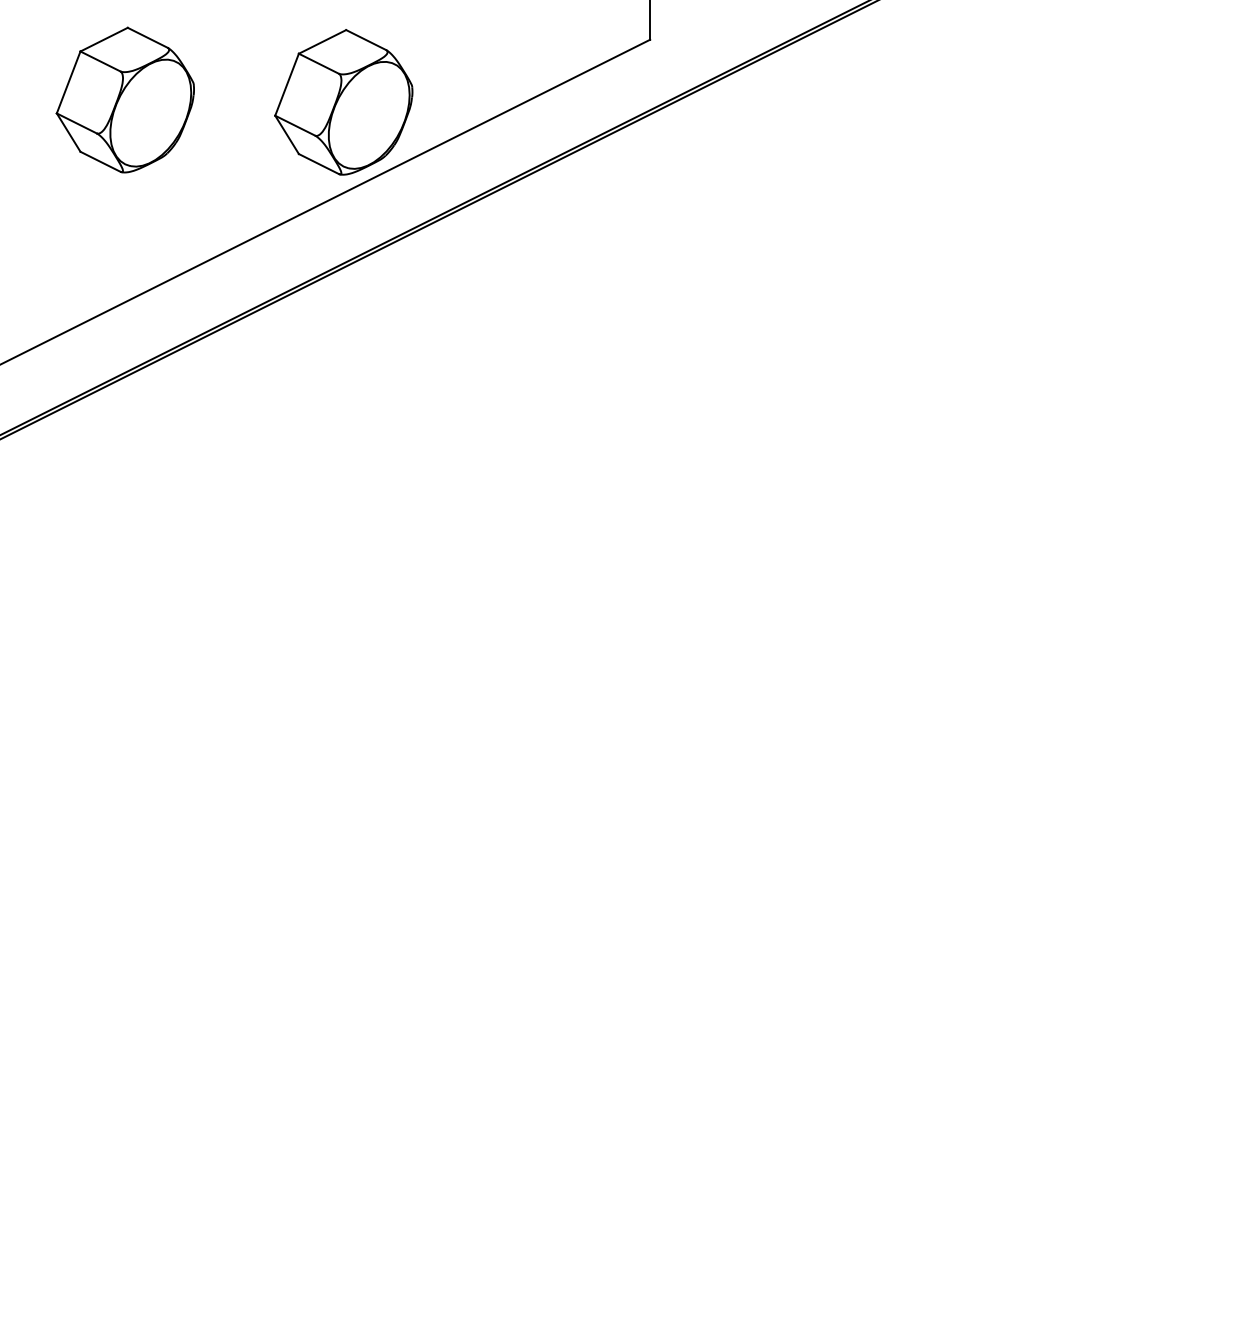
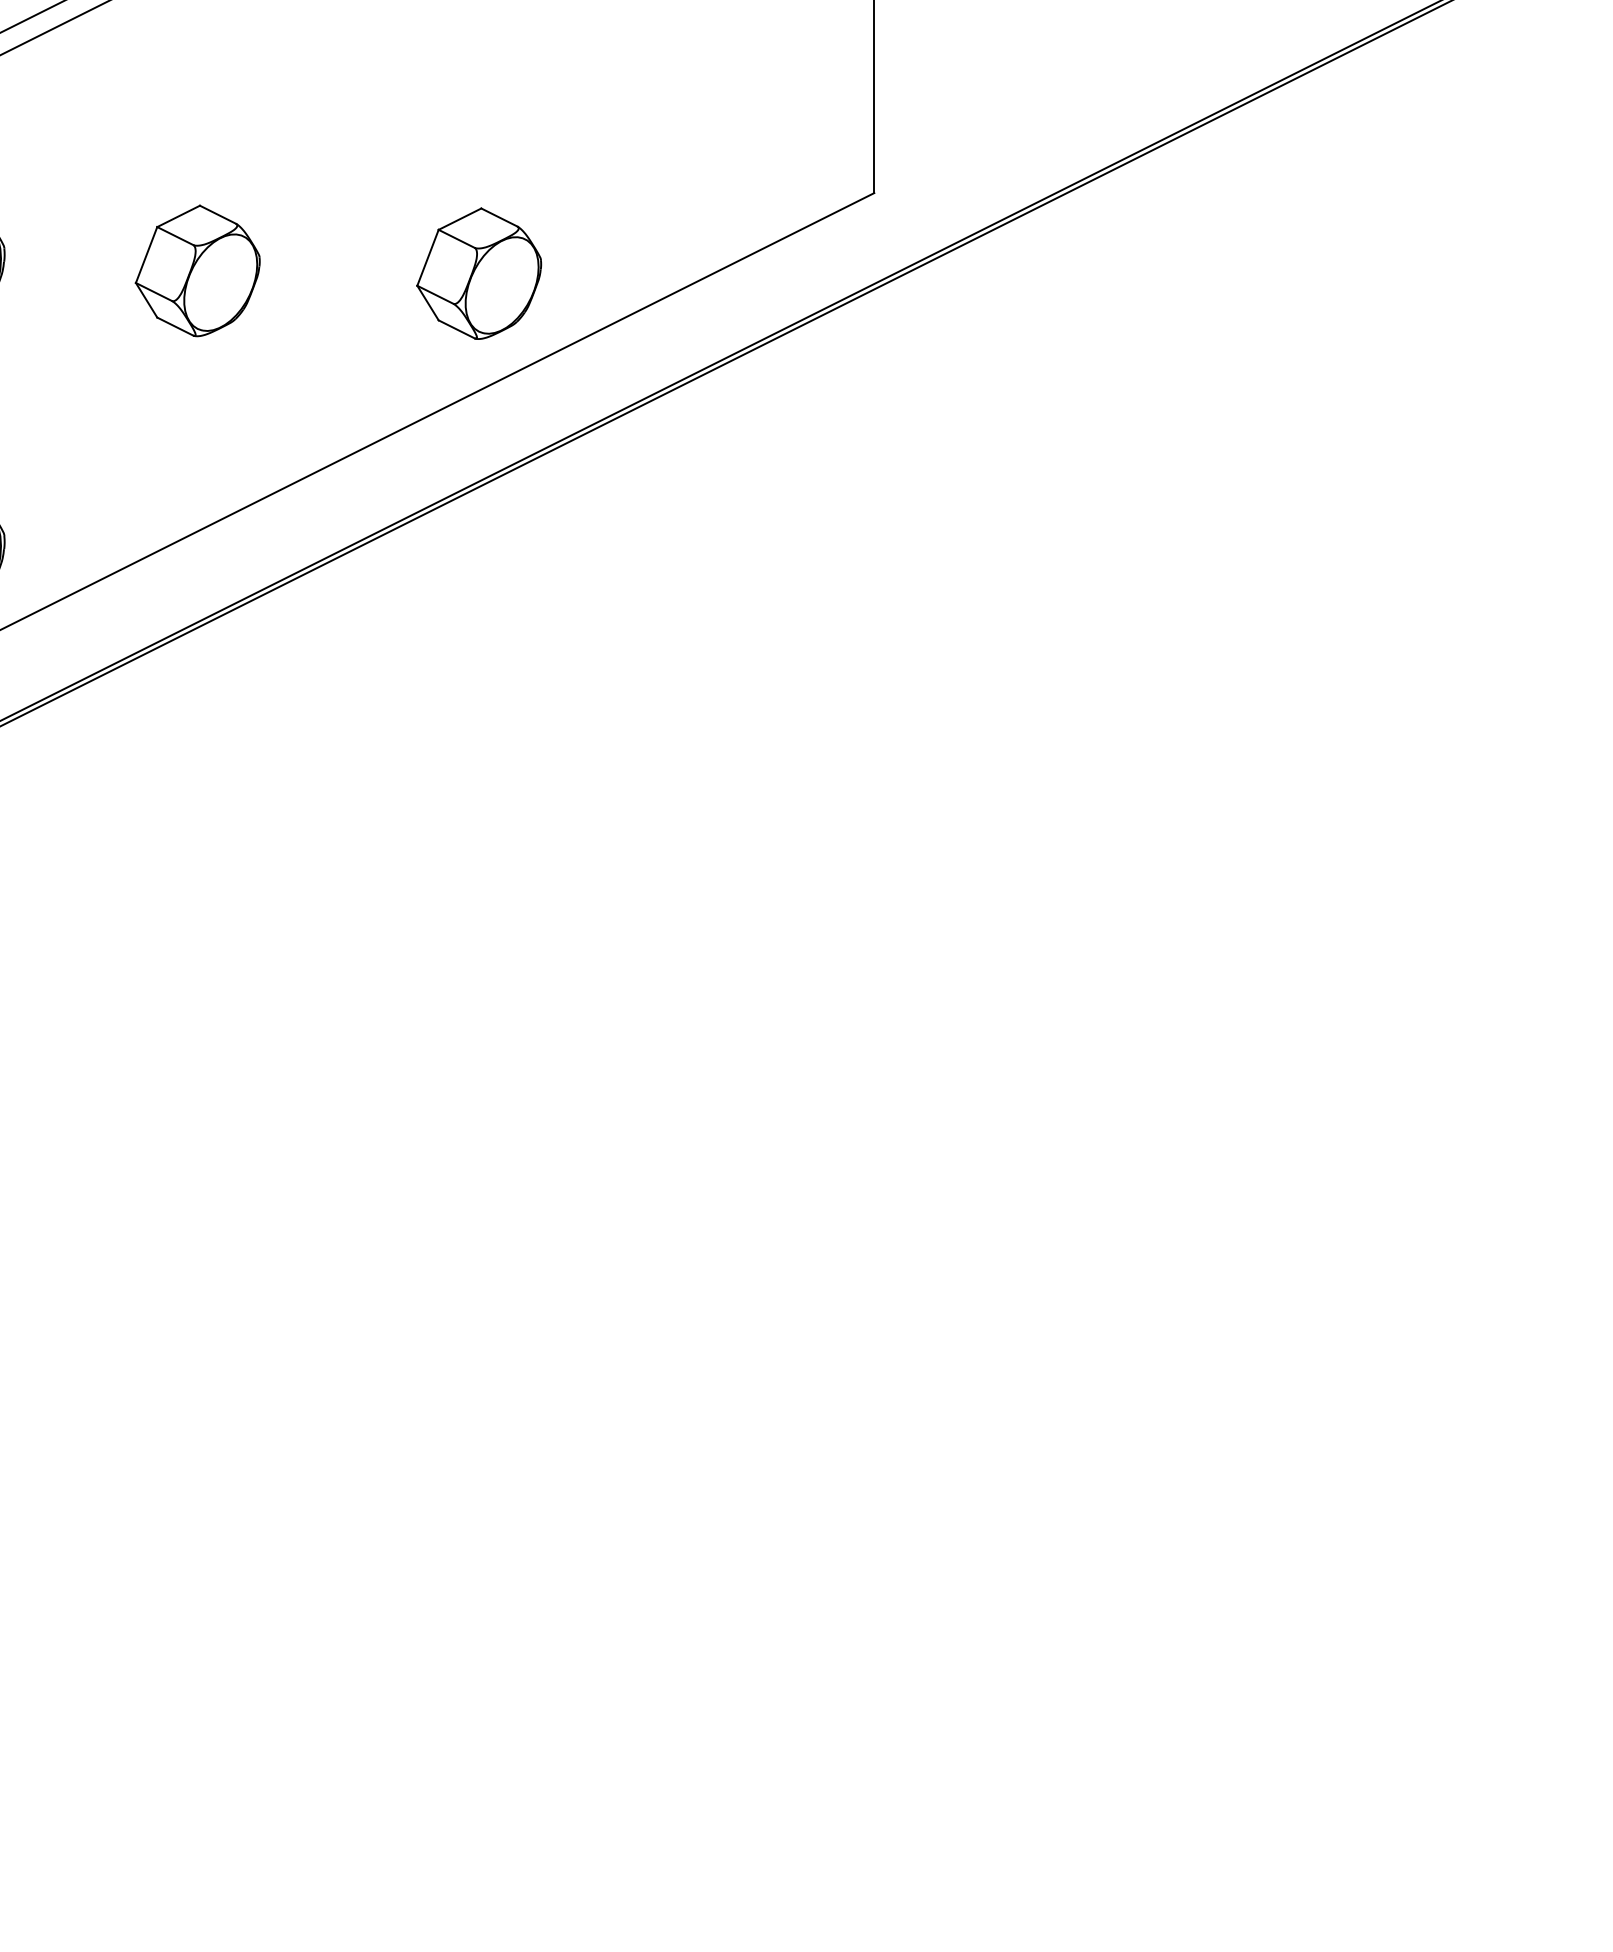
part: (125, 99) -> (197, 270), size x0.7
part: (343, 102) -> (478, 273), size x0.7

